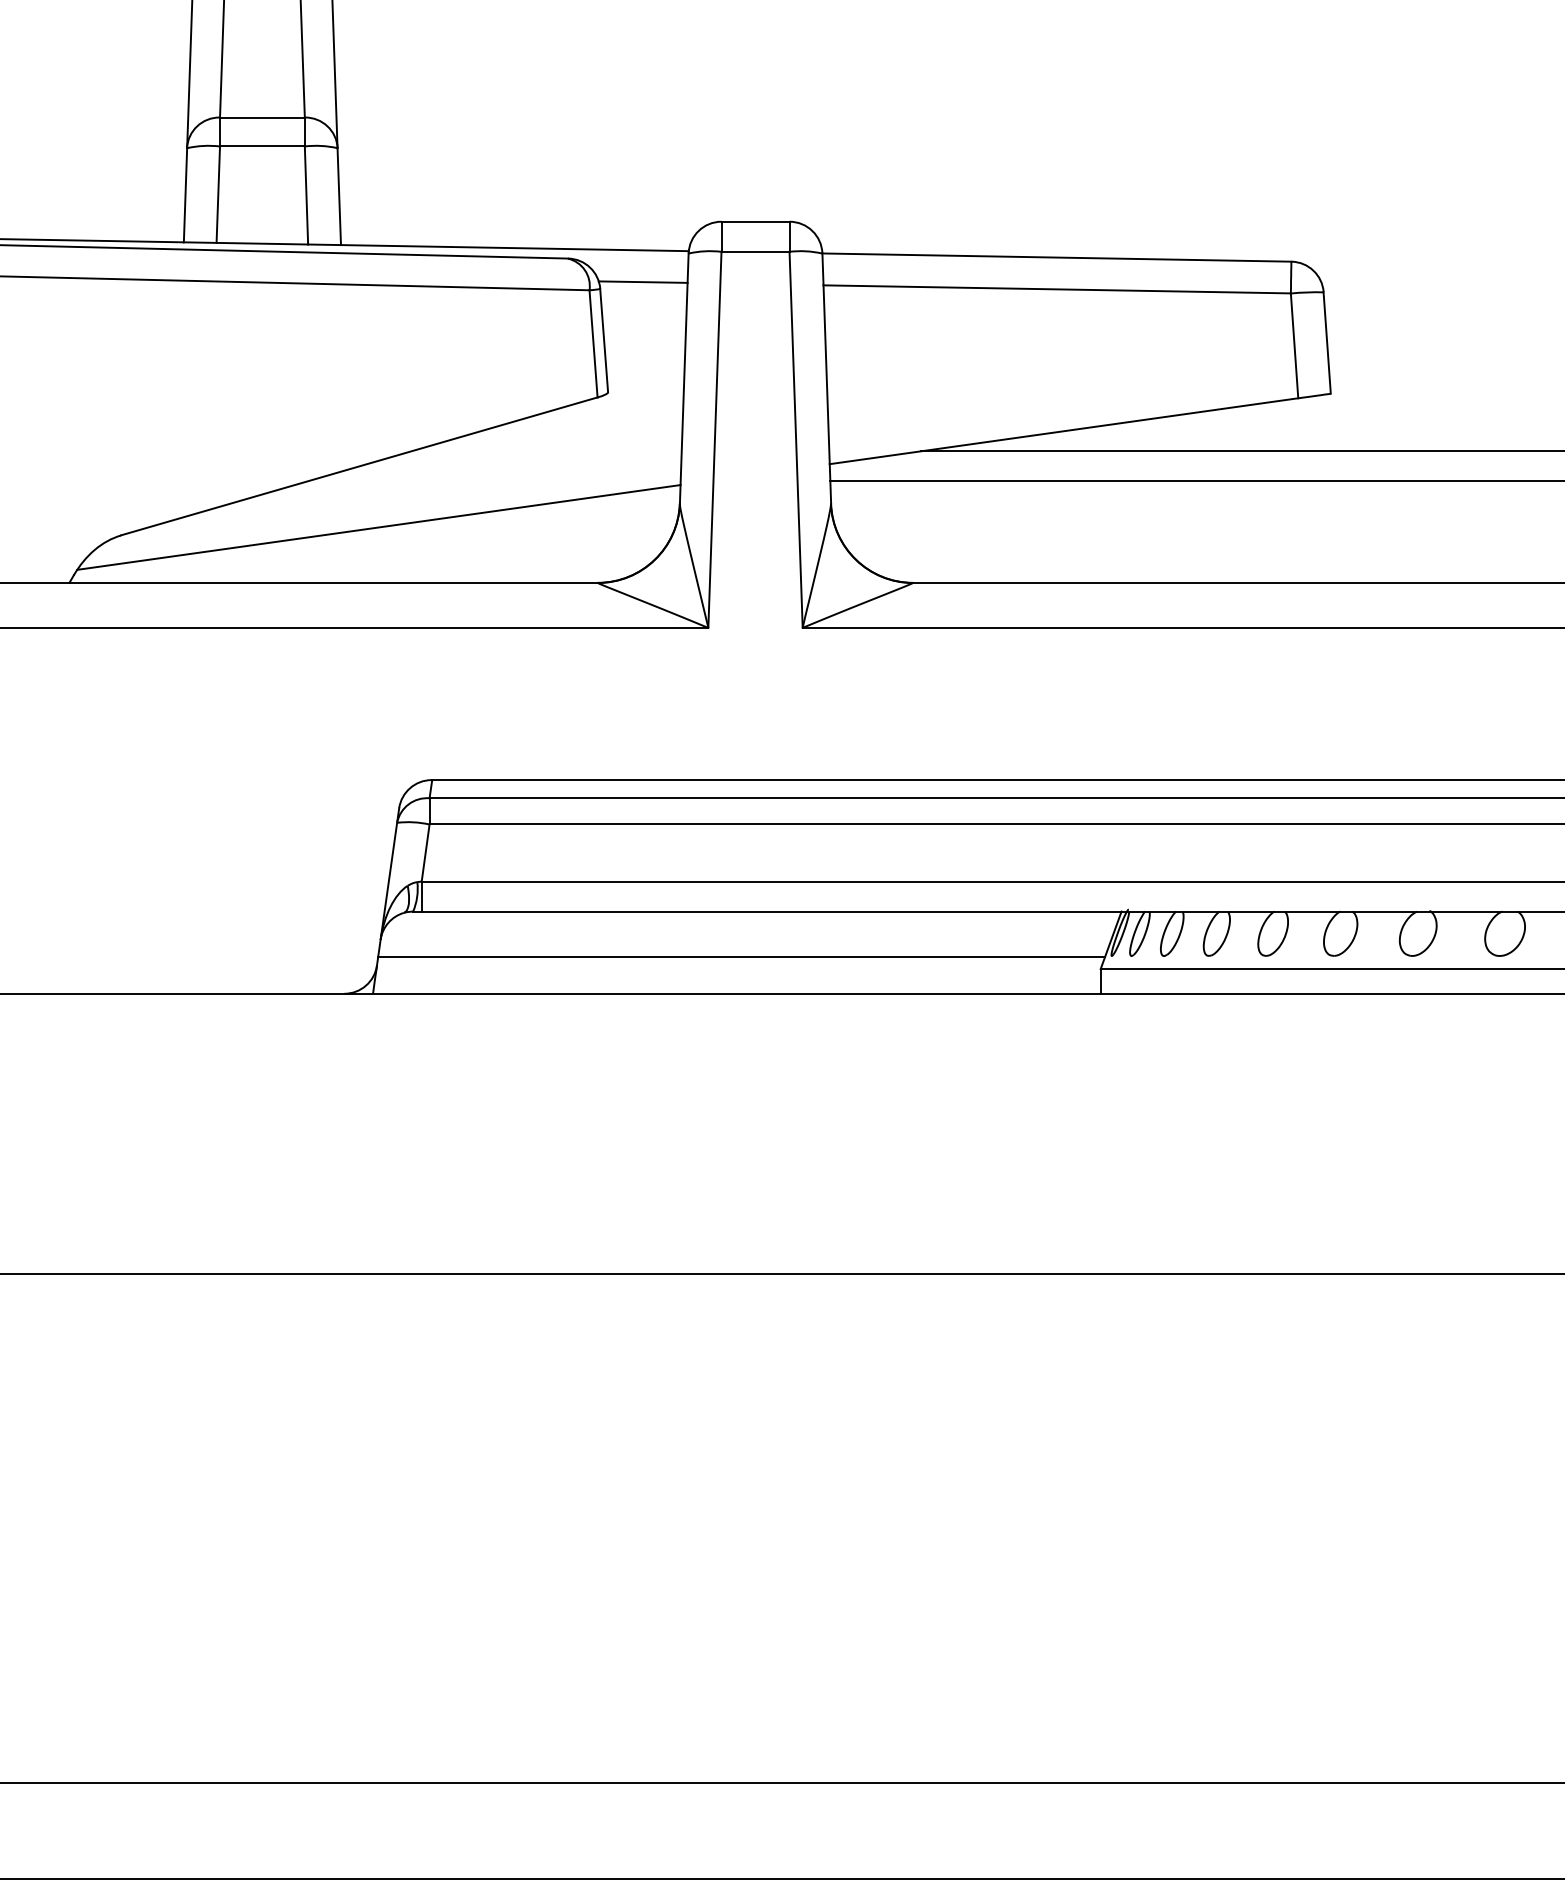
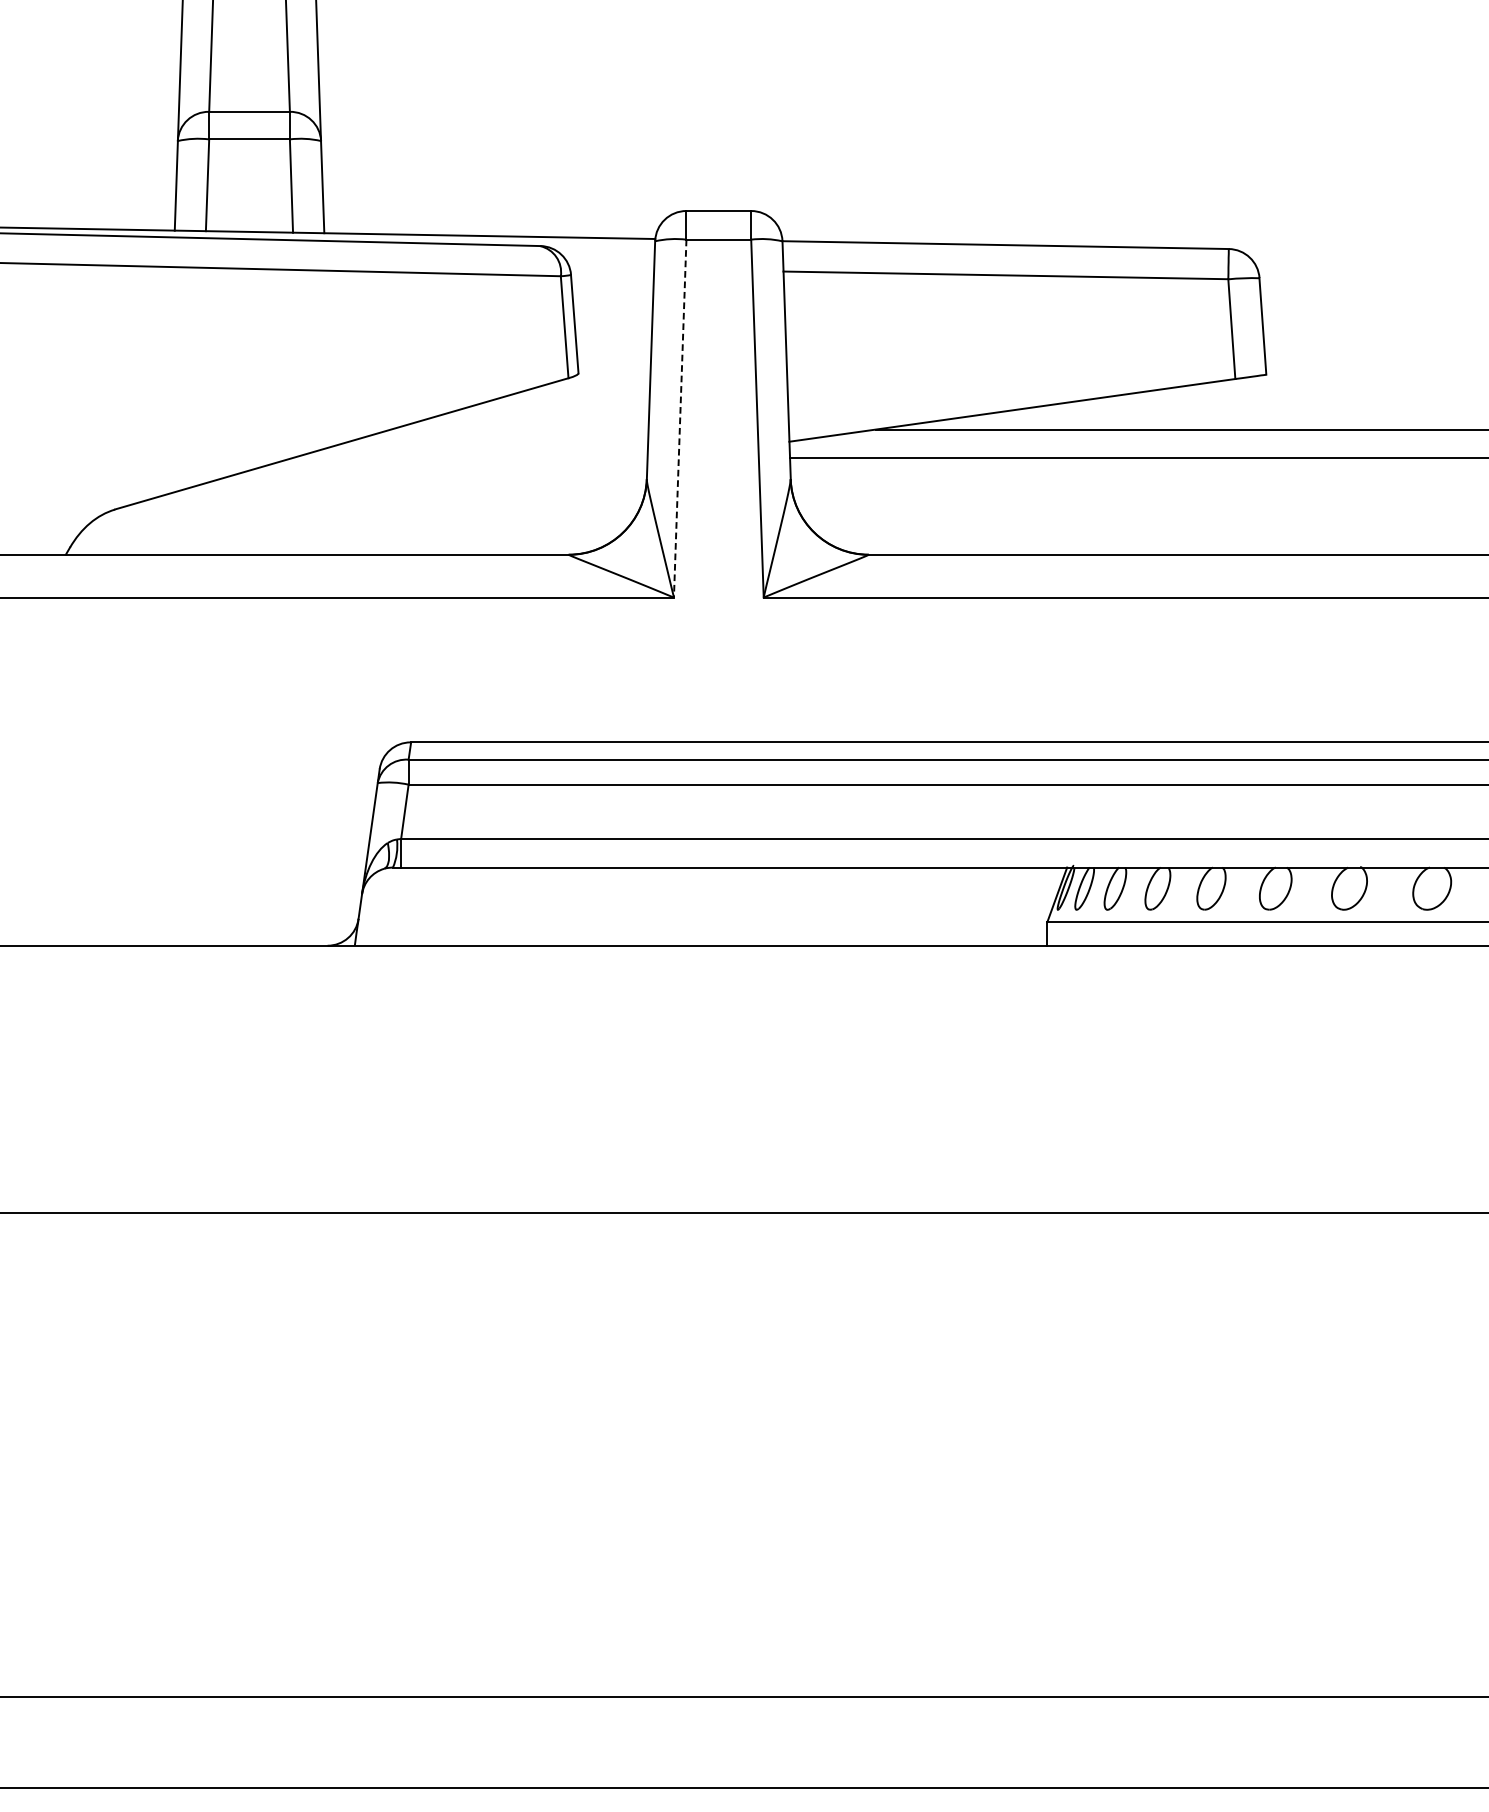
line: (642, 281) -> (611, 267), removed
line: (714, 440) -> (679, 419), solid -> dashed
line: (378, 527) -> (360, 502), removed
line: (741, 956) -> (705, 910), removed

